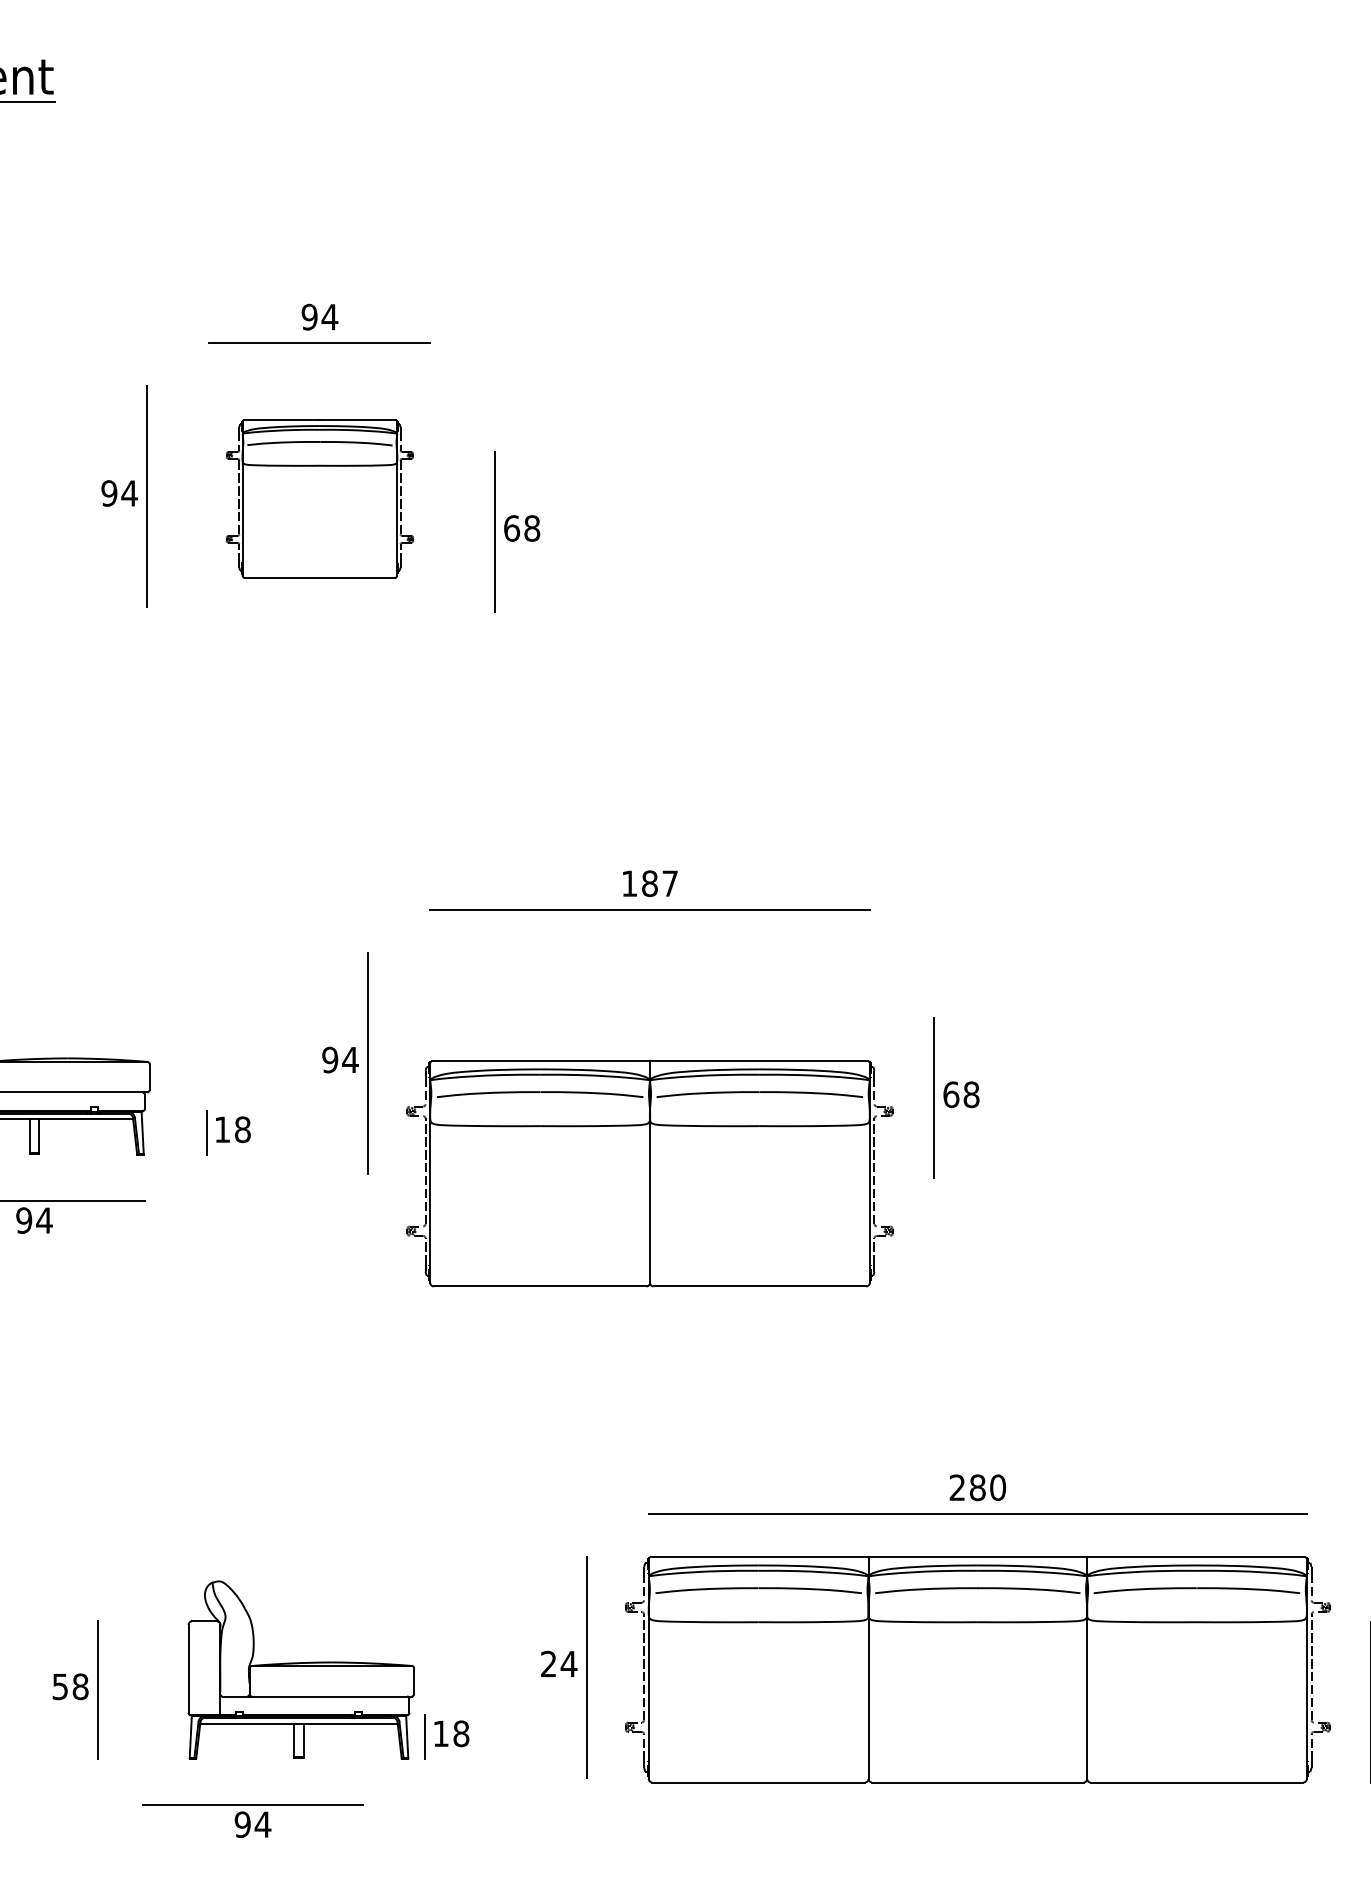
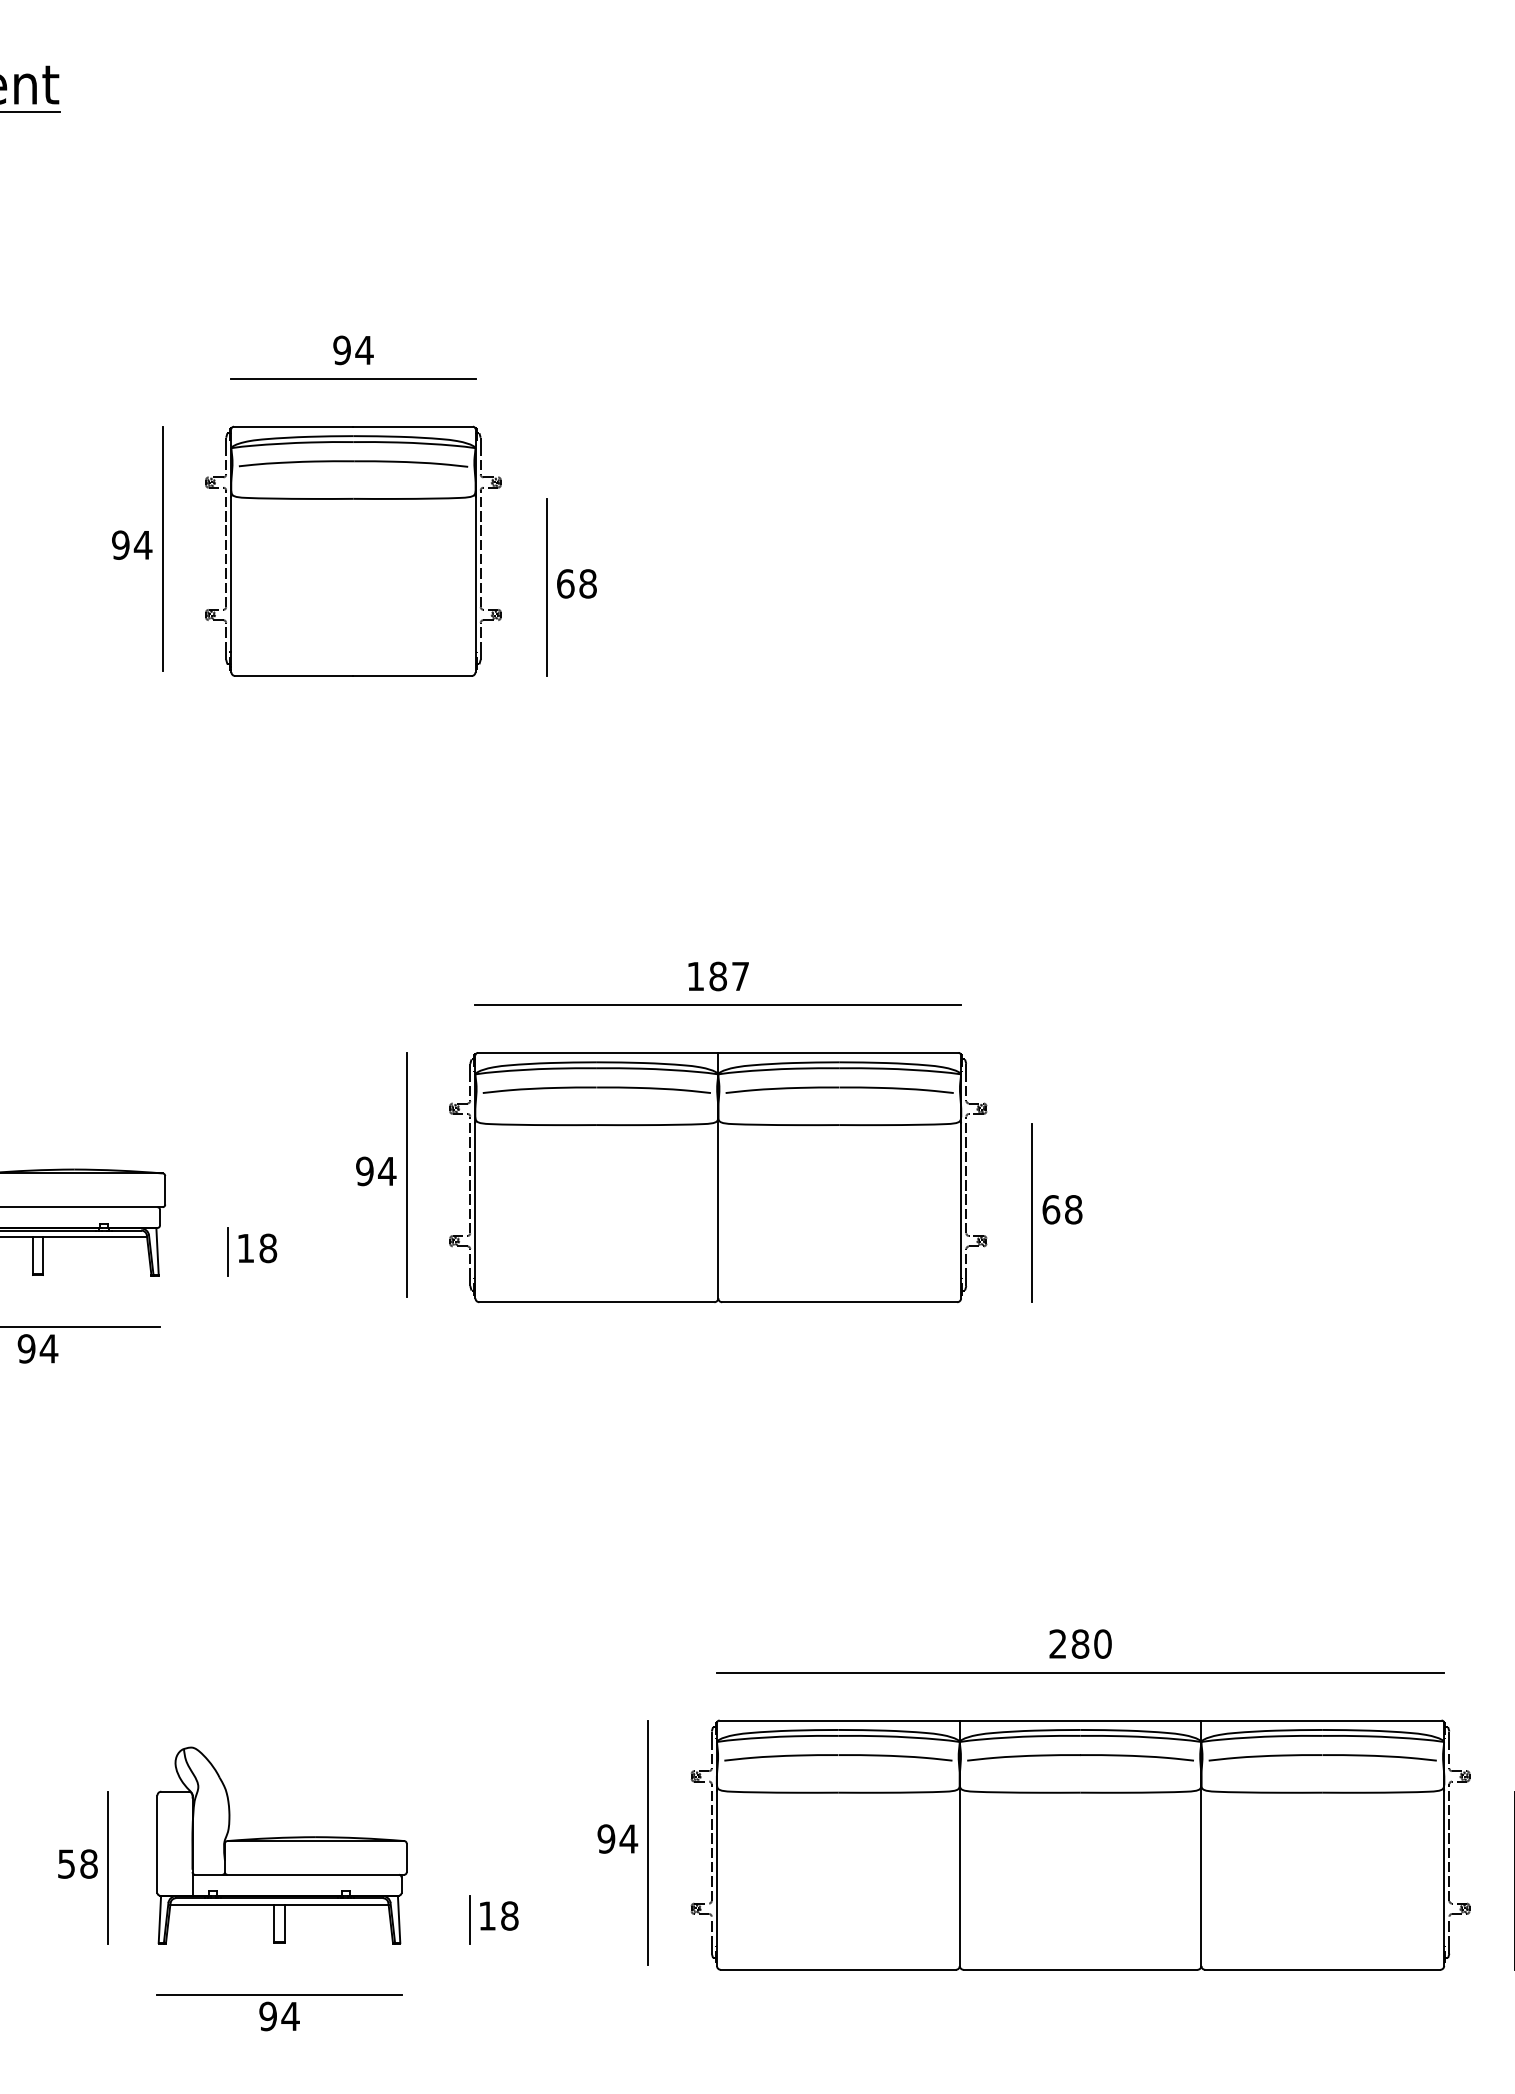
part: (319, 498) -> (352, 550), size x1.43
part: (649, 1173) -> (717, 1177), moved
text: (548, 1663) -> (606, 1838), 24 -> 94
part: (300, 1669) -> (281, 1844), moved

